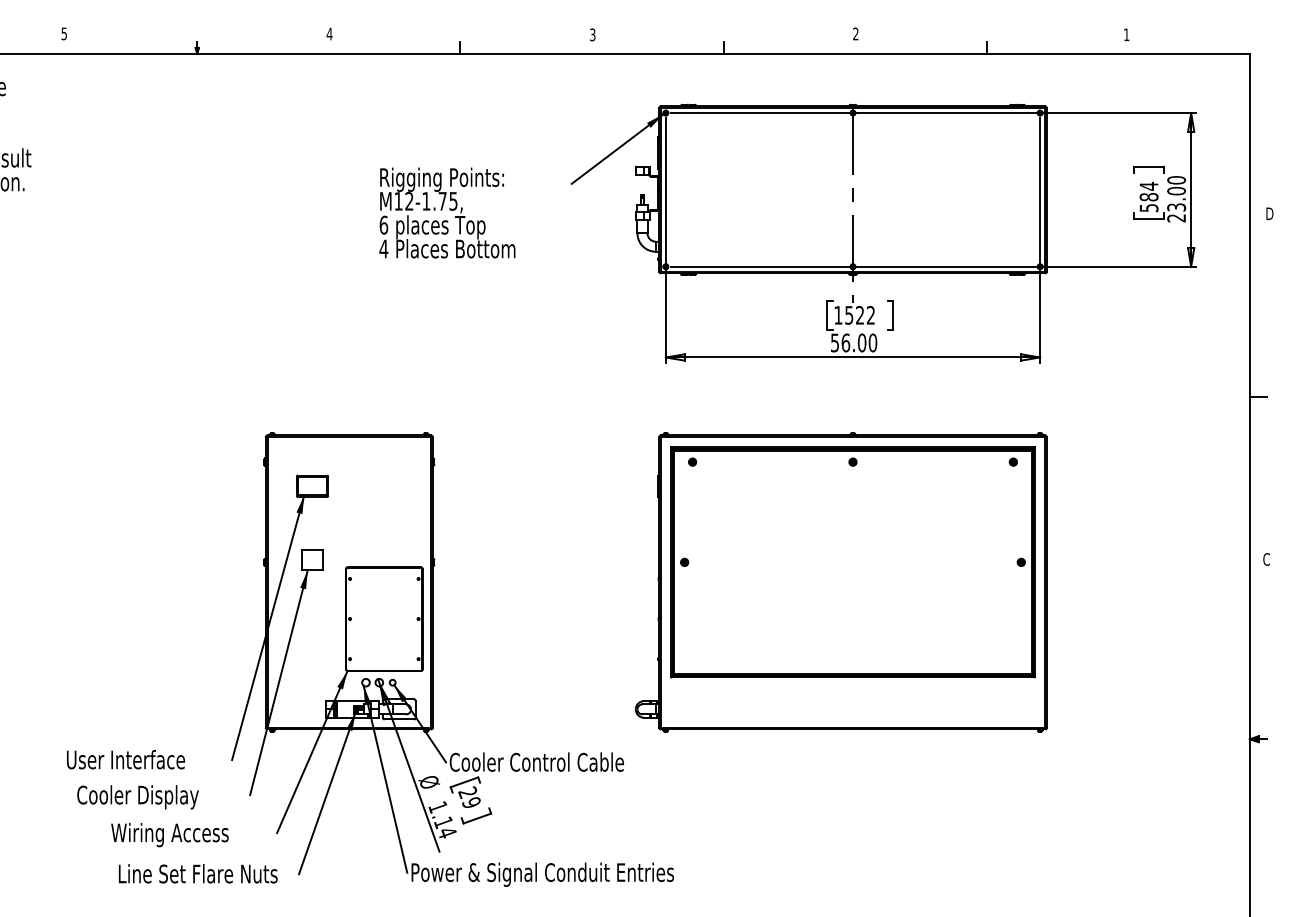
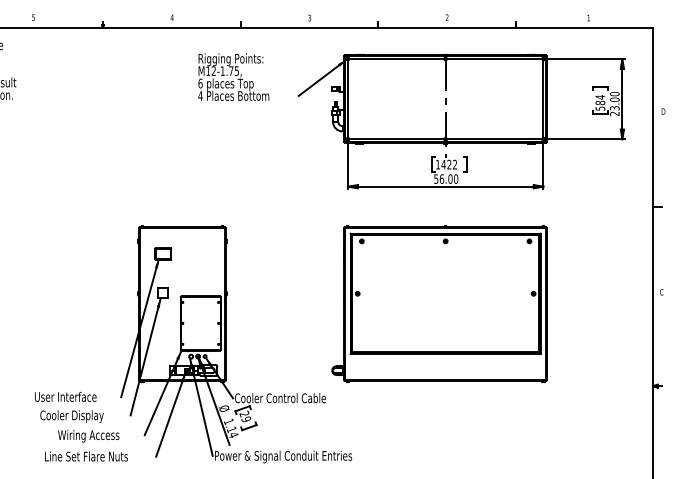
text: (446, 211) -> (233, 76), moved
text: (848, 314) -> (443, 164), 1522 -> 1422
text: (198, 873) -> (86, 456), moved

